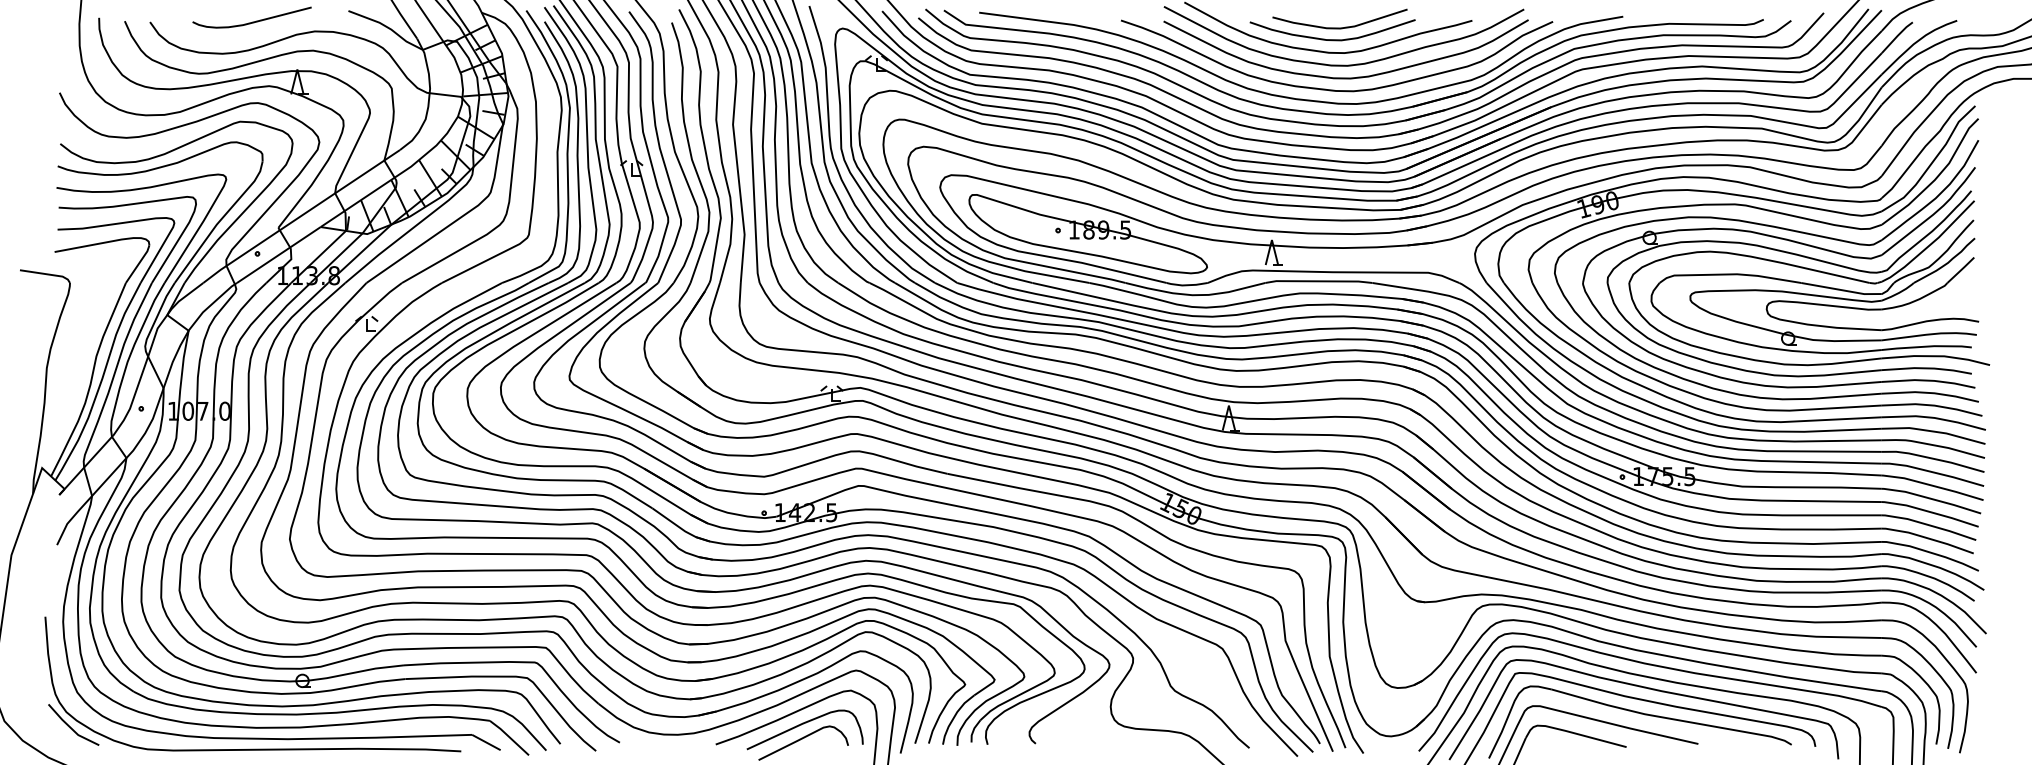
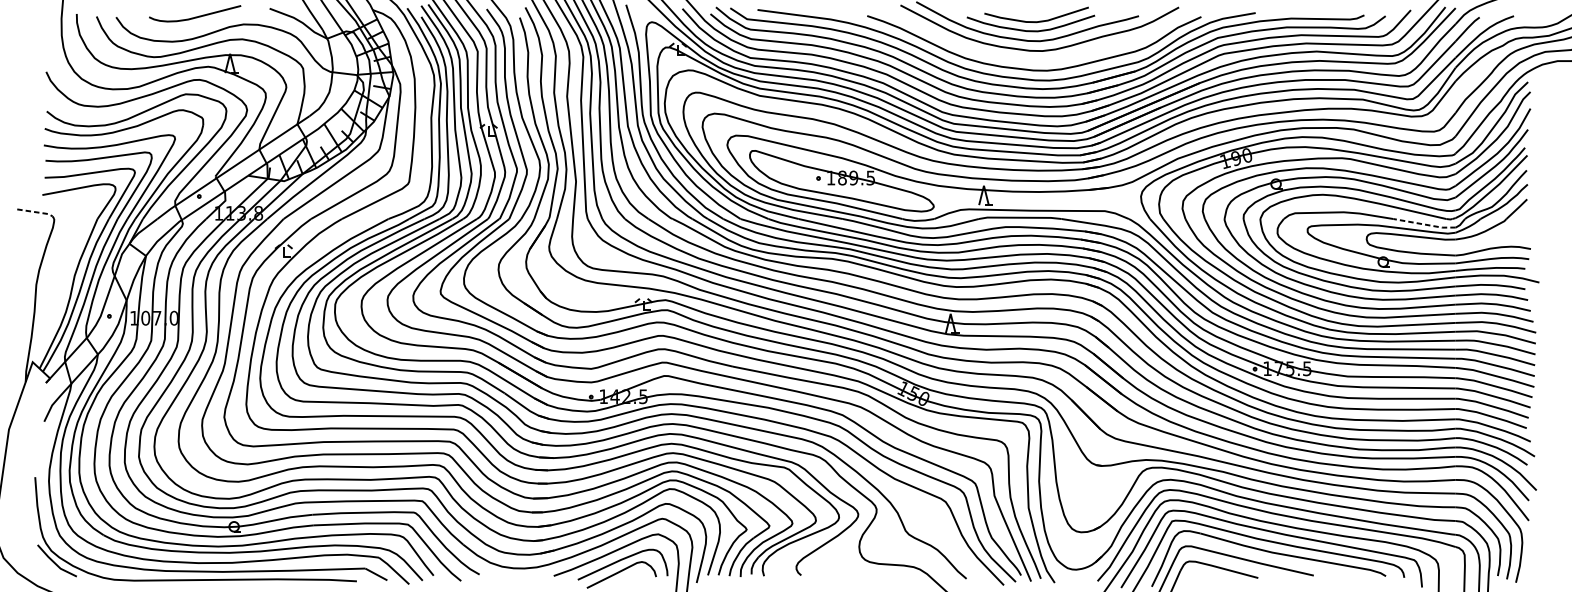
curve: (1345, 77) -> (1040, 60), removed
line: (47, 274) -> (36, 212), solid -> dashed
line: (1841, 290) -> (1424, 224), solid -> dashed

